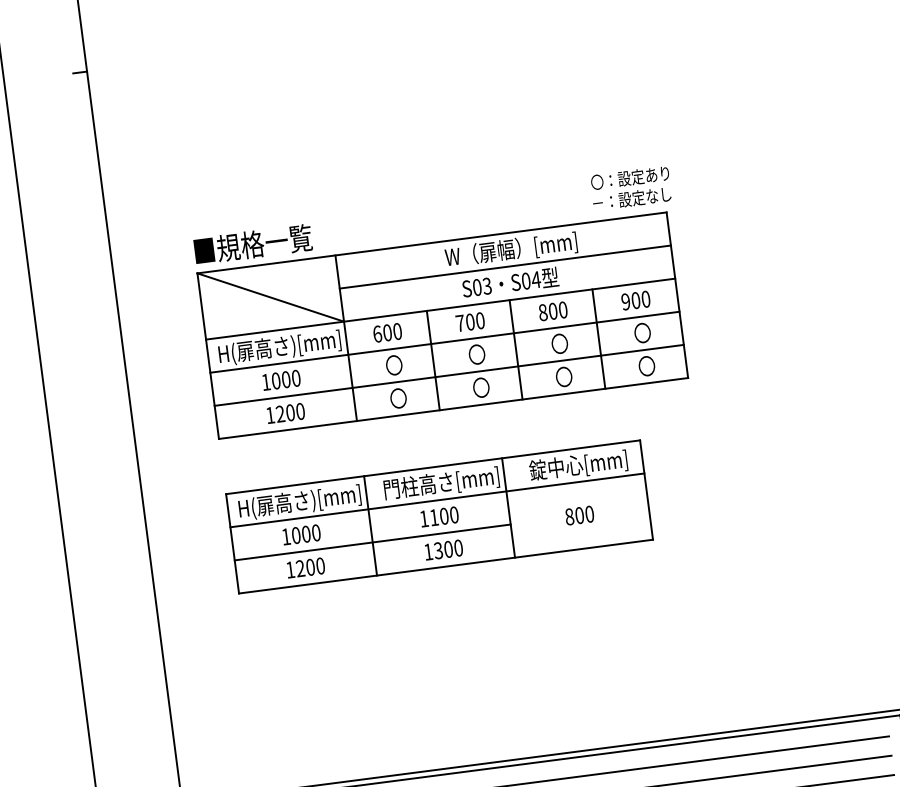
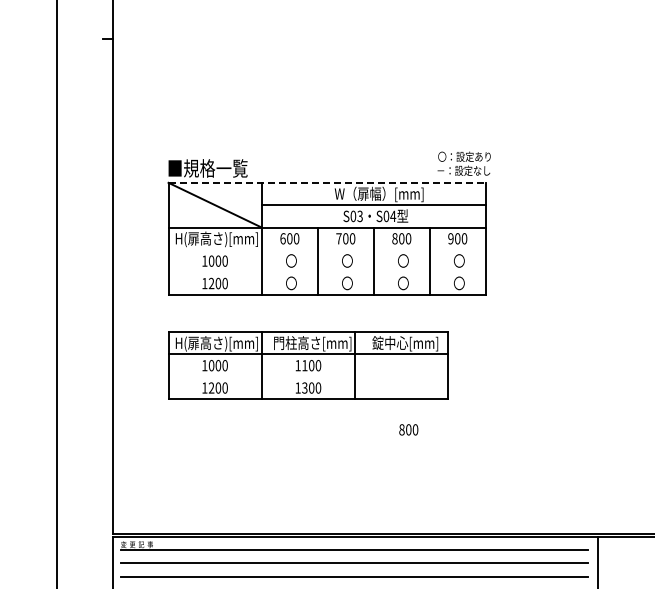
line: (432, 242) -> (327, 182), solid -> dashed
line: (444, 343) -> (326, 250), removed
line: (448, 375) -> (326, 272), removed
text: (579, 515) -> (408, 429), moved
line: (372, 541) -> (261, 376), removed

